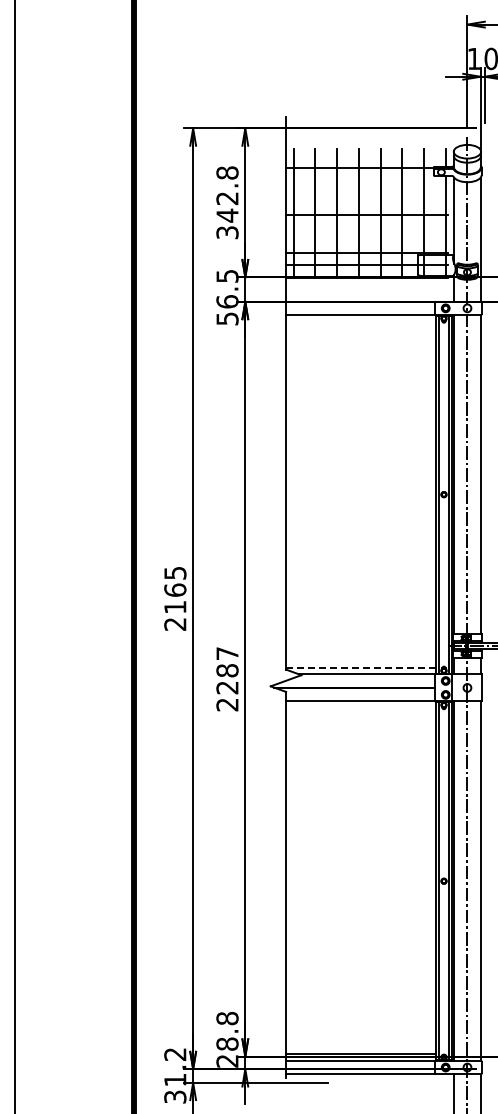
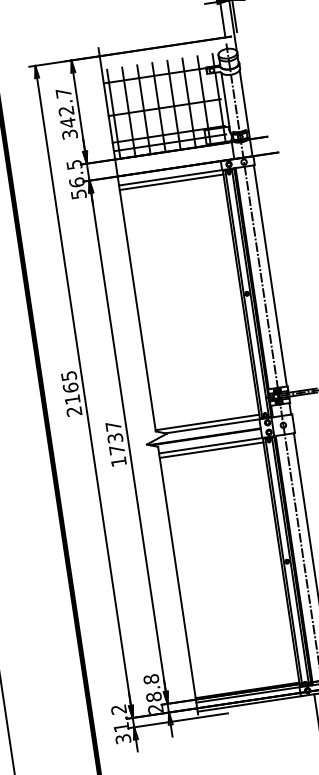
text: (227, 172) -> (63, 92), 342.8 -> 342.7
line: (360, 321) -> (171, 182), added
line: (360, 667) -> (207, 422), dashed -> solid
text: (227, 687) -> (117, 449), 2287 -> 1737
line: (360, 707) -> (211, 449), added

